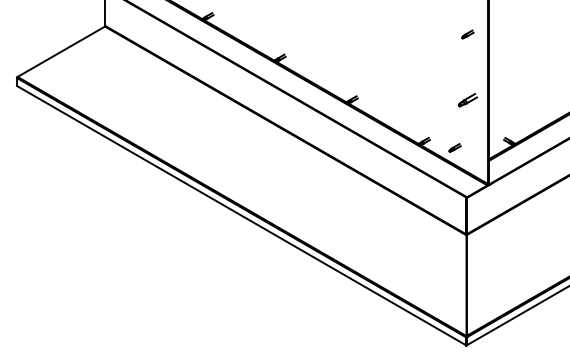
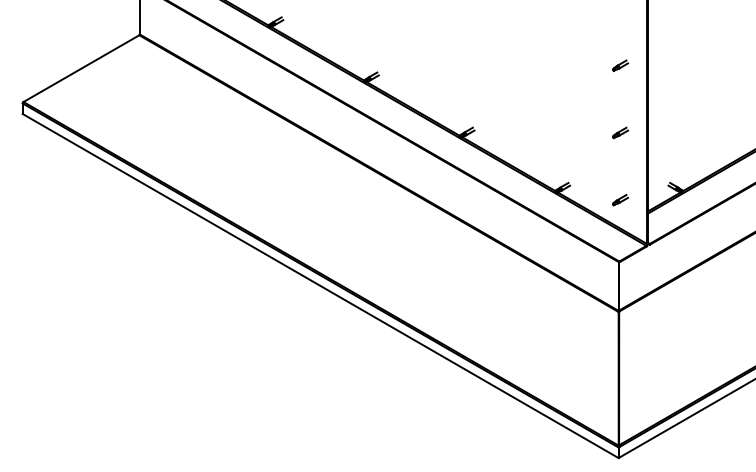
part: (467, 34) -> (620, 65), moved
part: (467, 99) -> (620, 132), size x0.62
part: (455, 148) -> (620, 200), moved

